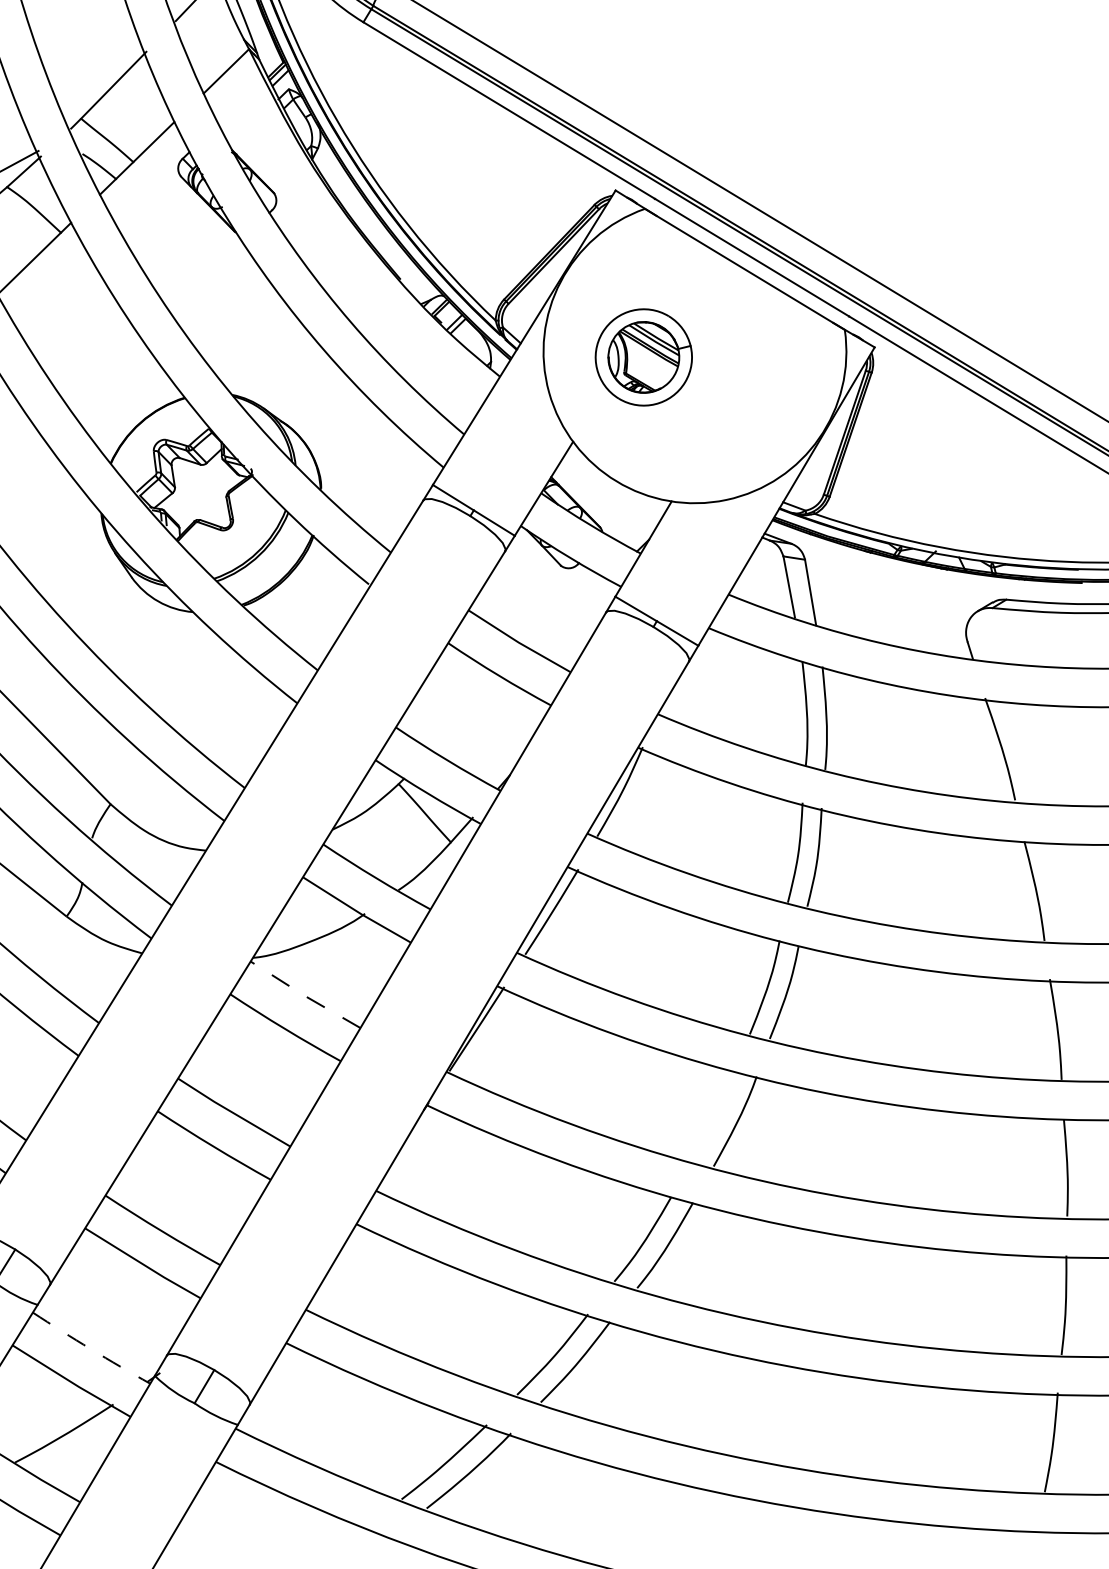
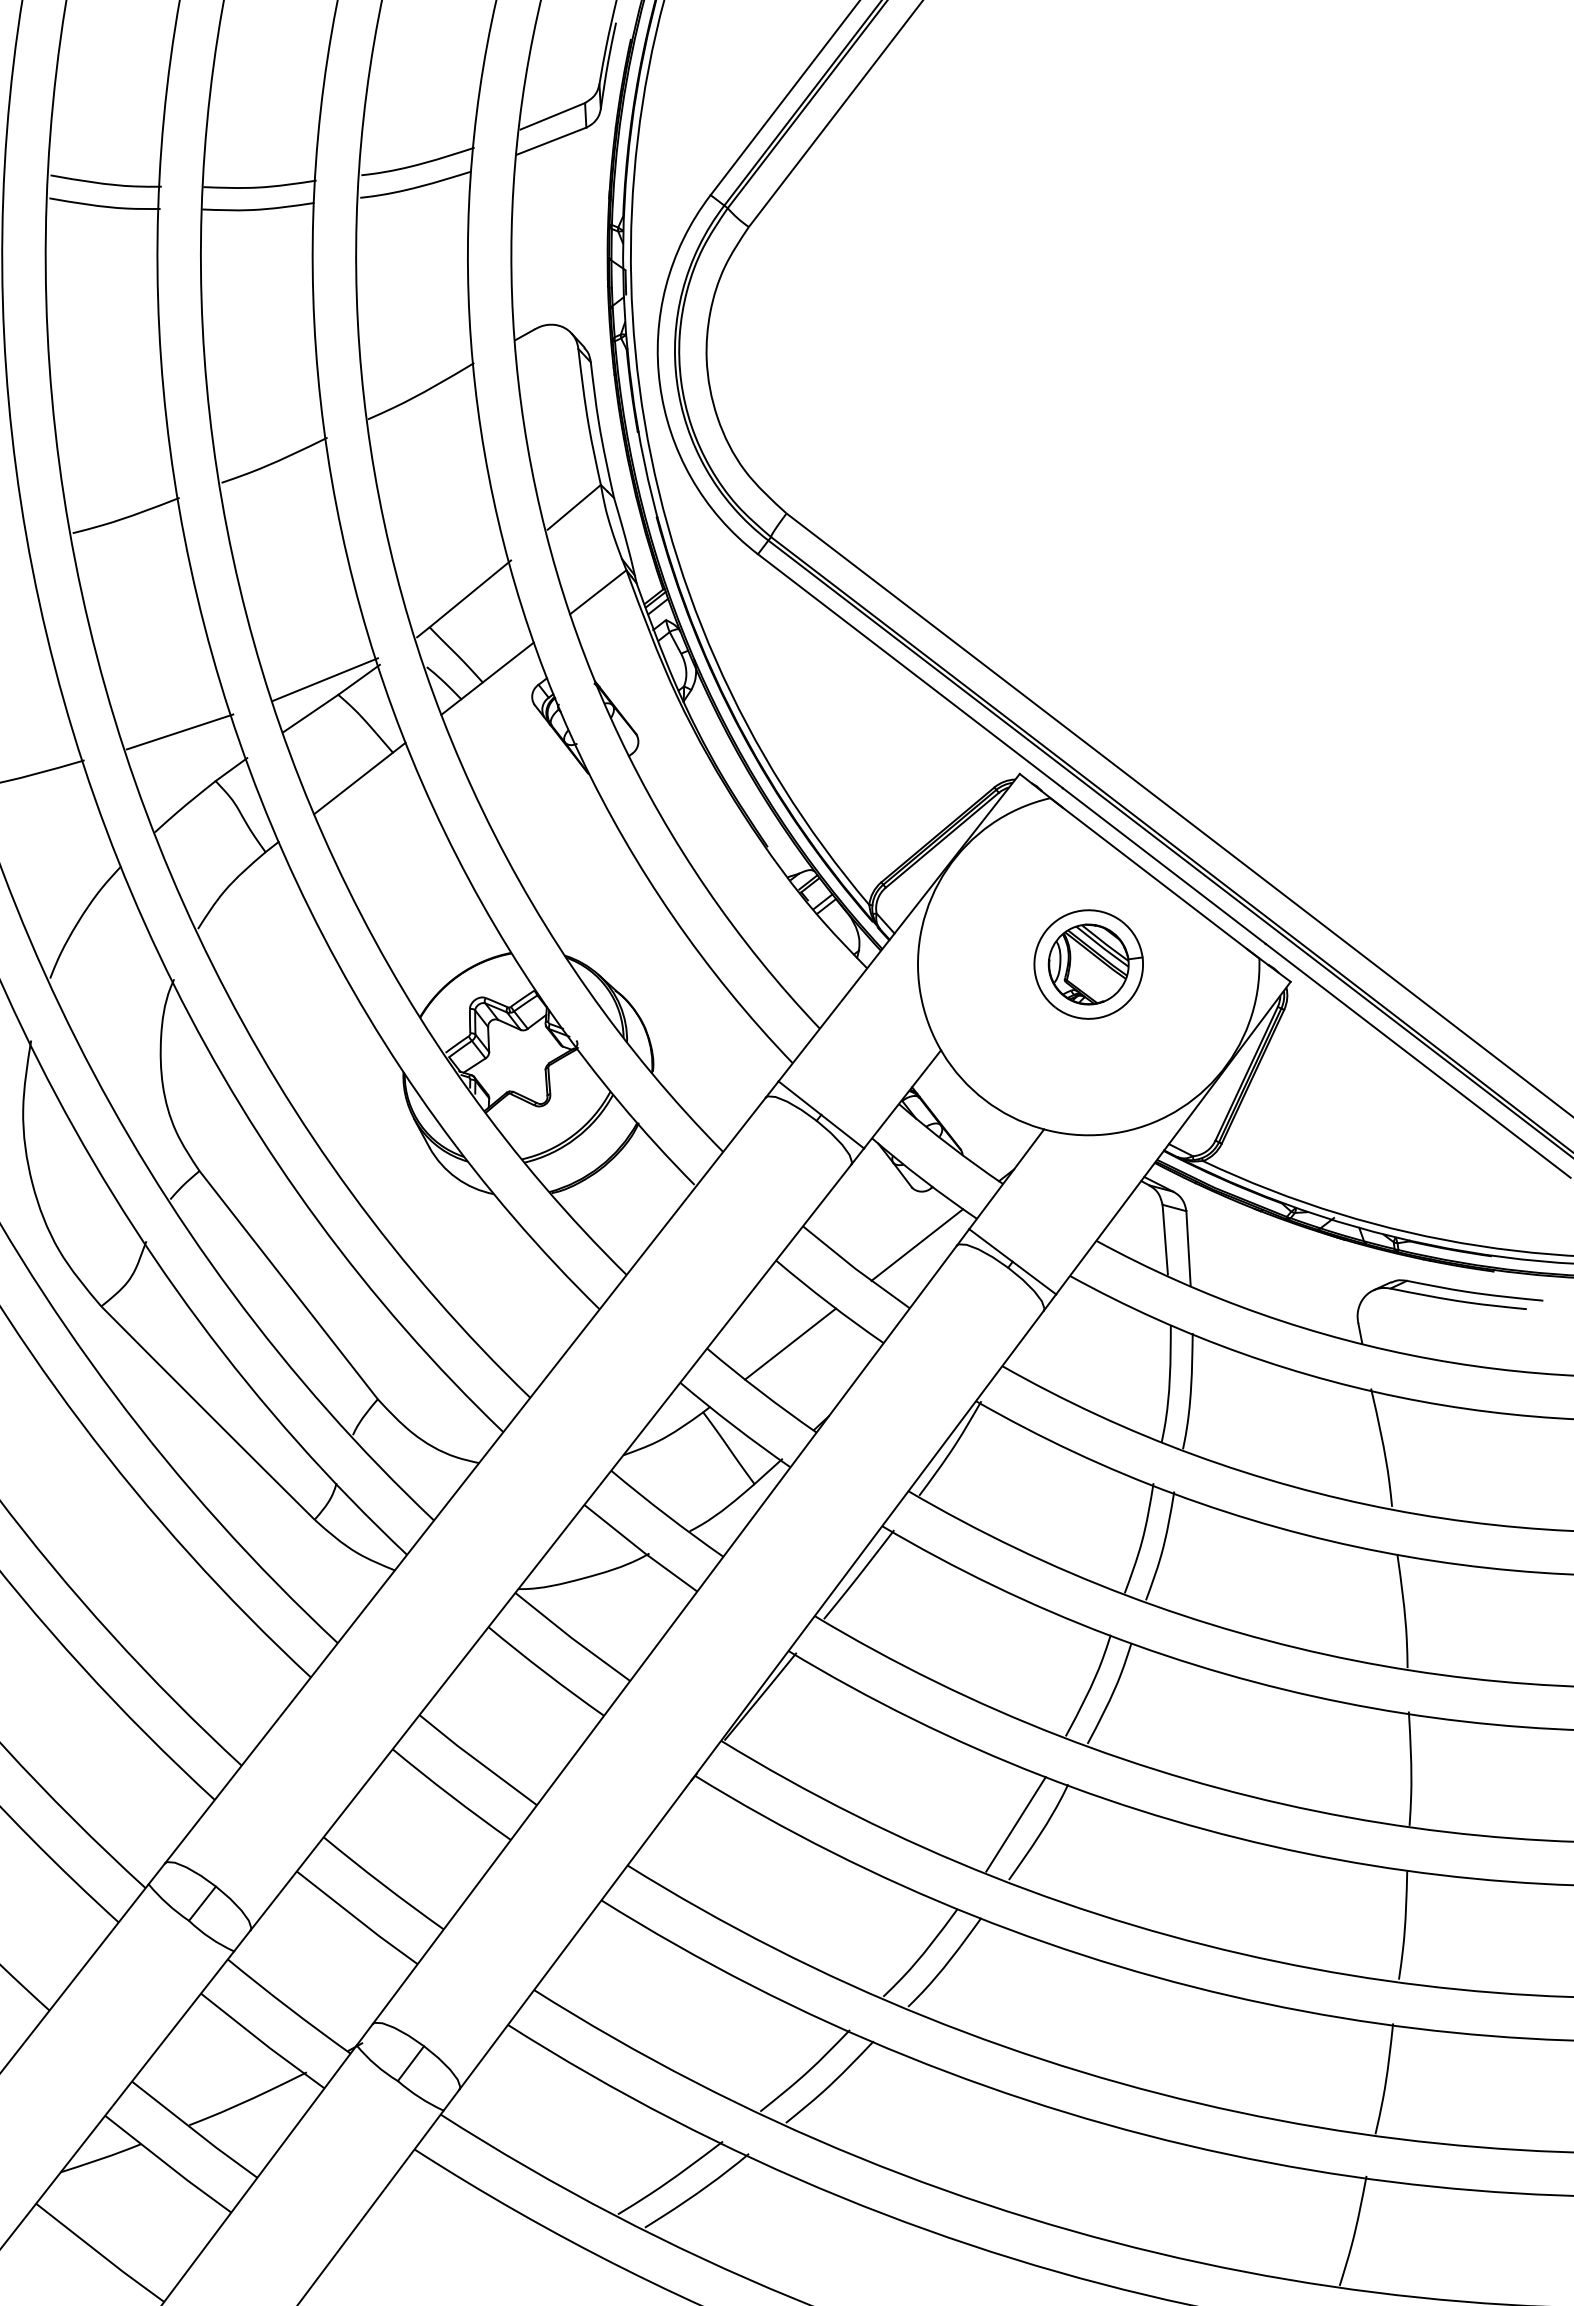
part: (643, 357) -> (1088, 964), moved
line: (571, 615) -> (917, 1244), added
line: (468, 714) -> (790, 1343), added
line: (304, 996) -> (571, 1638), dashed -> solid
line: (714, 1117) -> (1015, 1824), added
arc: (91, 1349) -> (288, 2007), dashed -> solid

